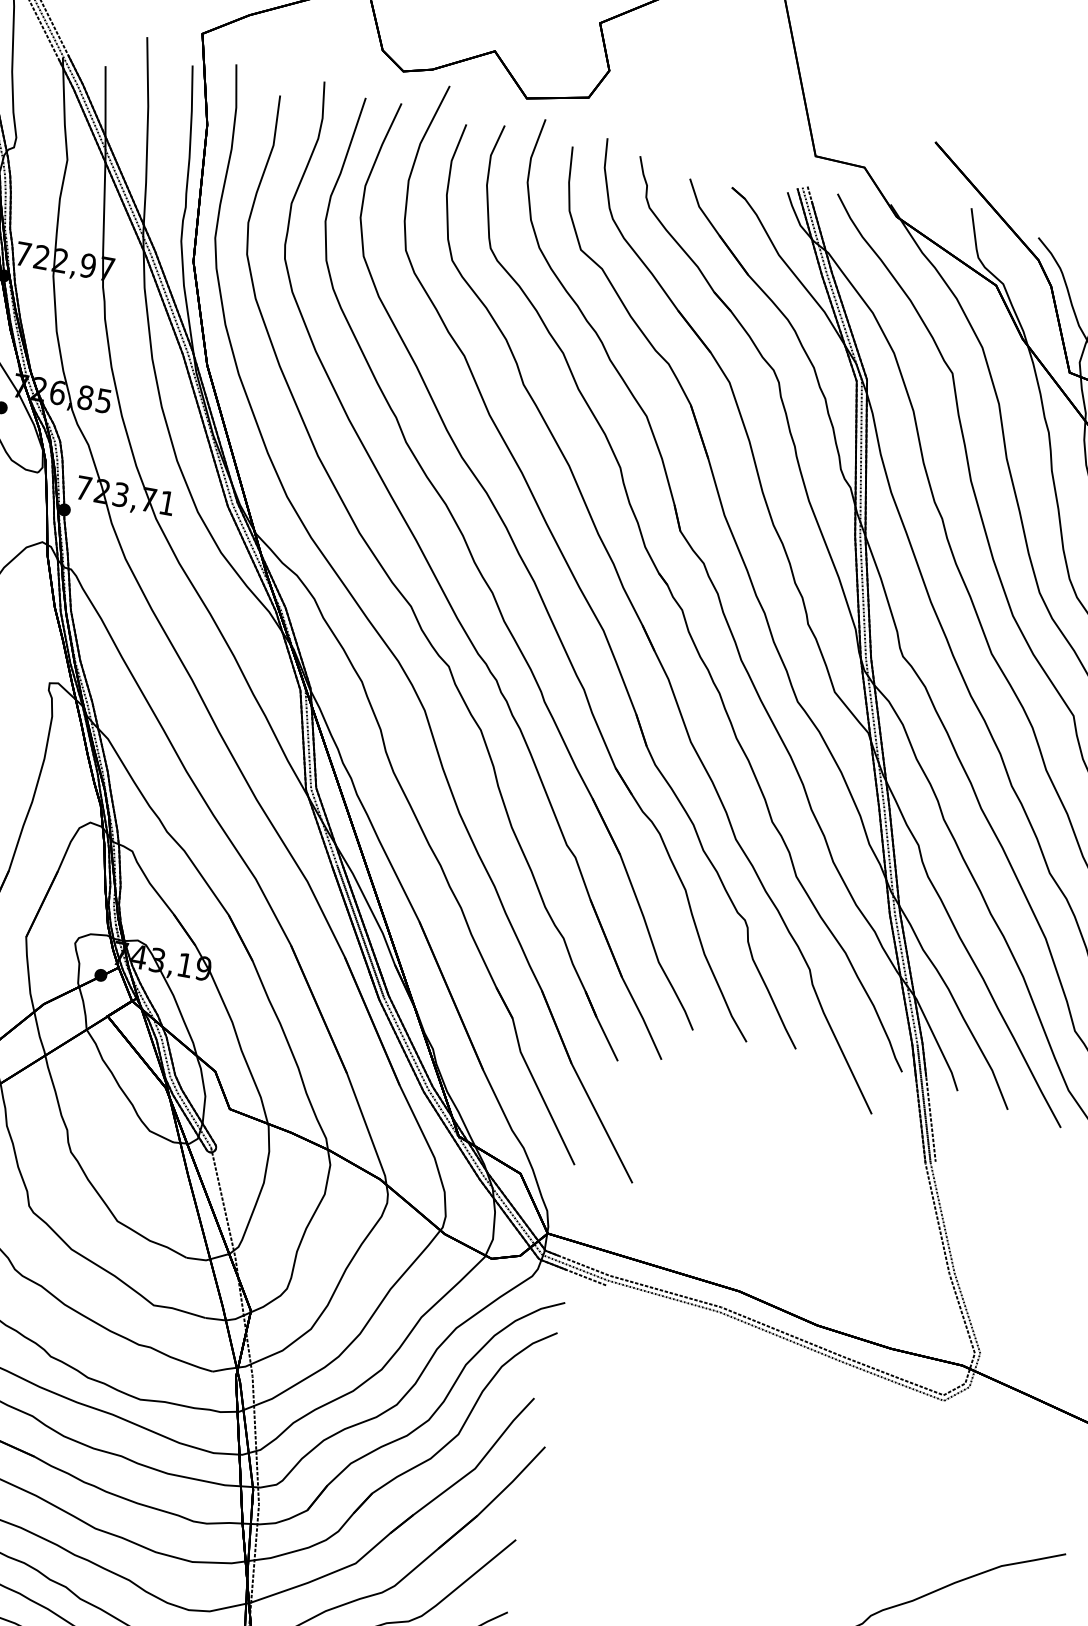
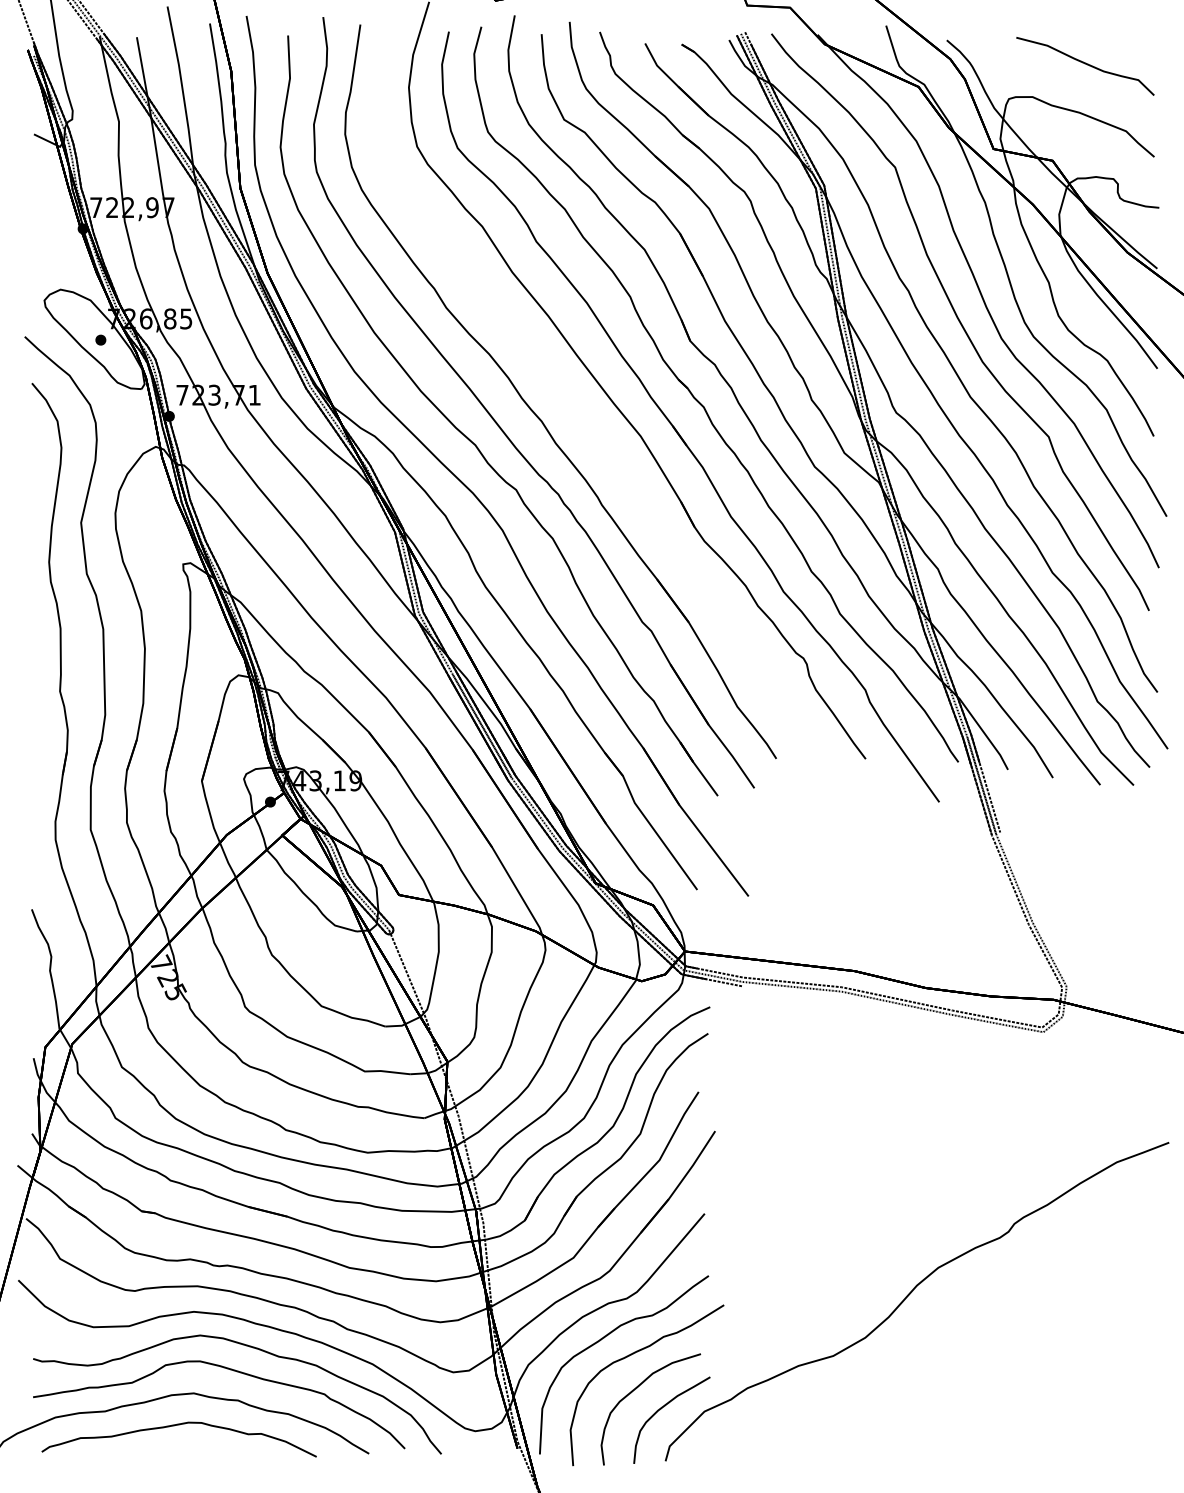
part: (535, 581) -> (576, 405), removed

